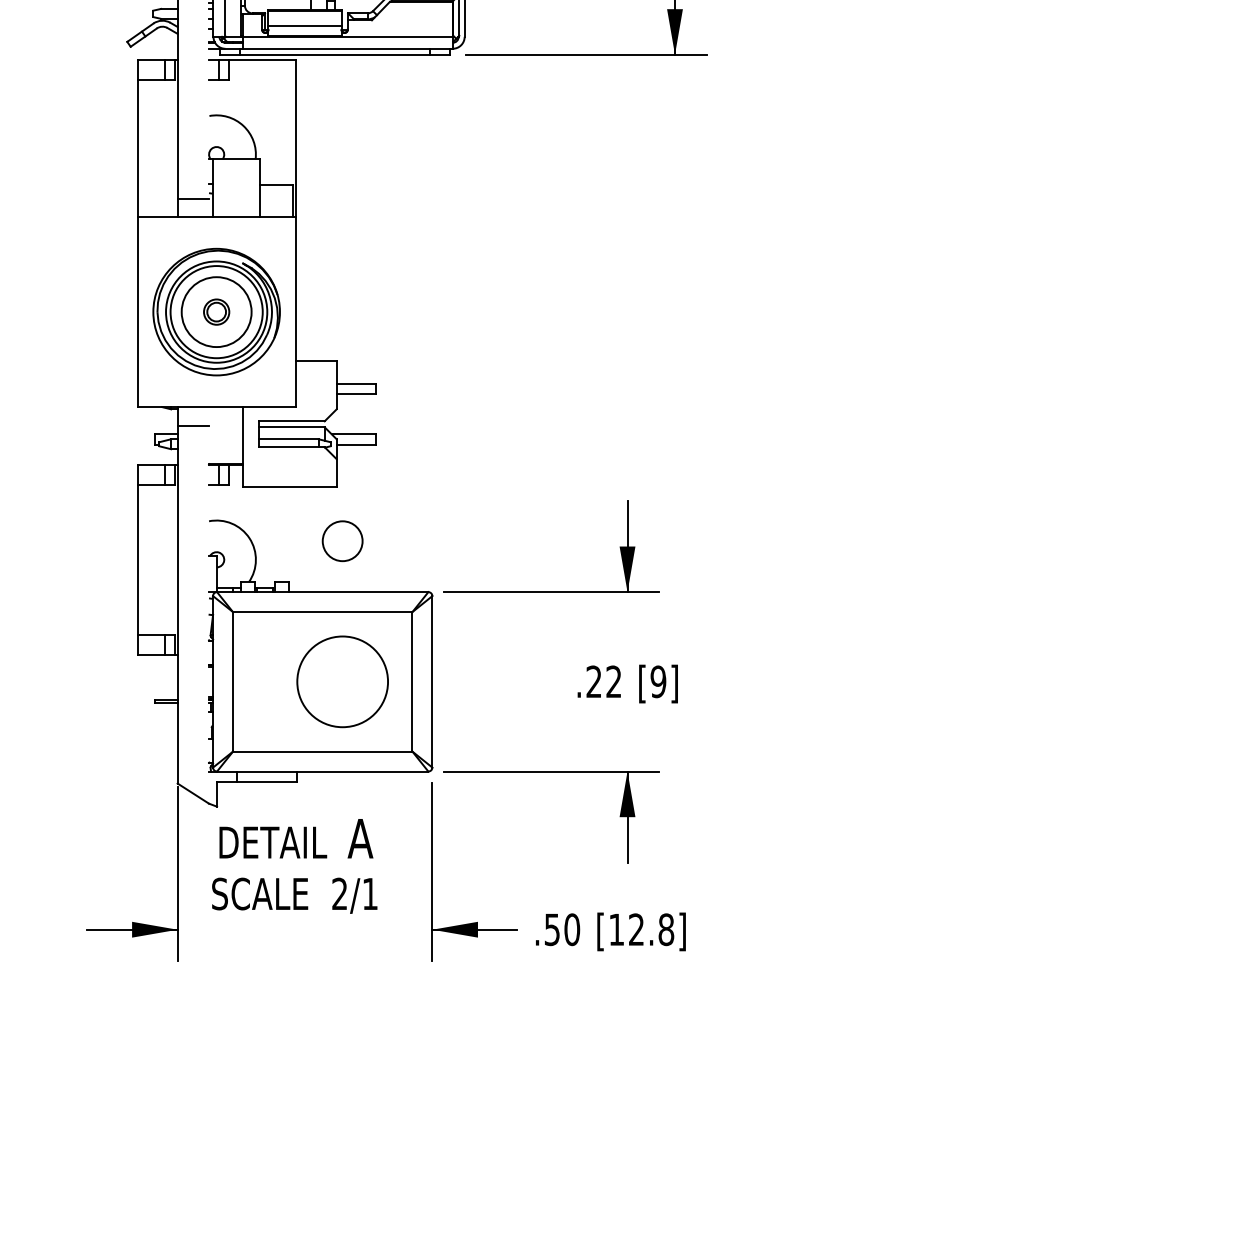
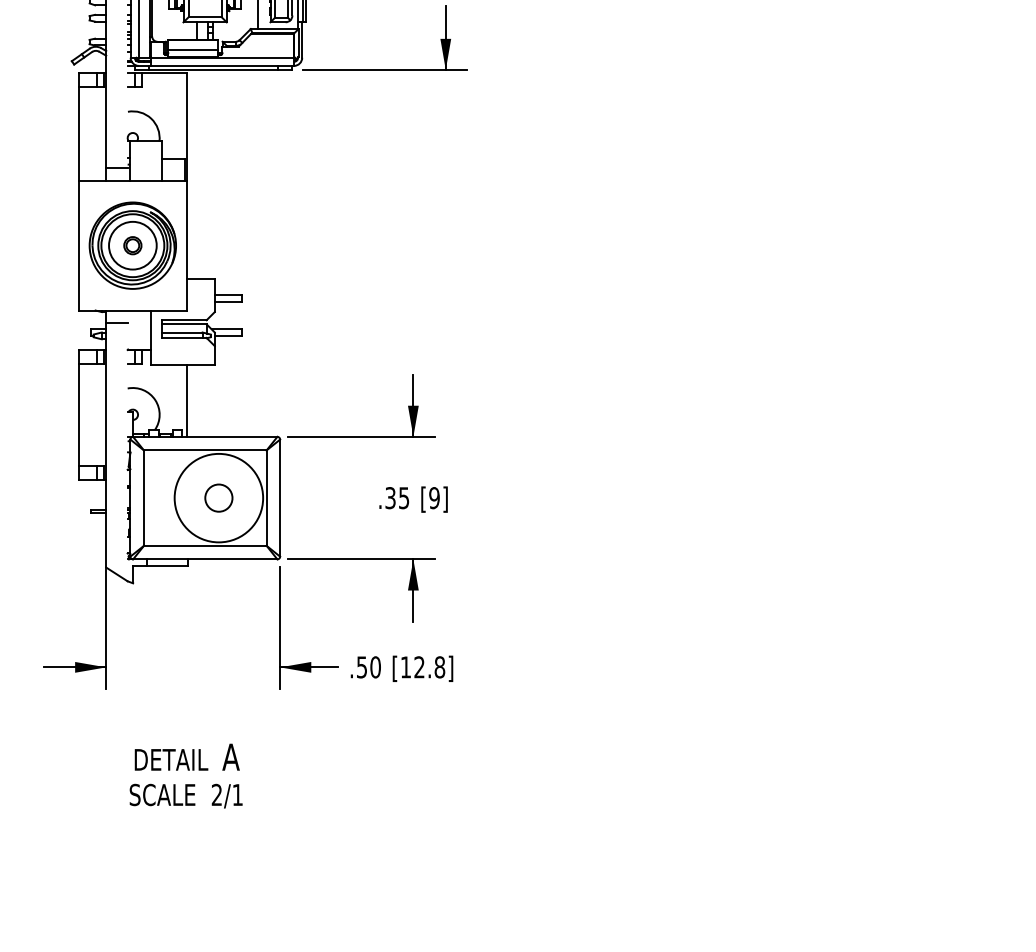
line: (295, 538) -> (186, 400), added
circle: (342, 540) -> (218, 497), moved
circle: (342, 680) -> (218, 497), size x1.43
text: (604, 682) -> (397, 498), .22 -> .35
text: (293, 865) -> (185, 775), moved

